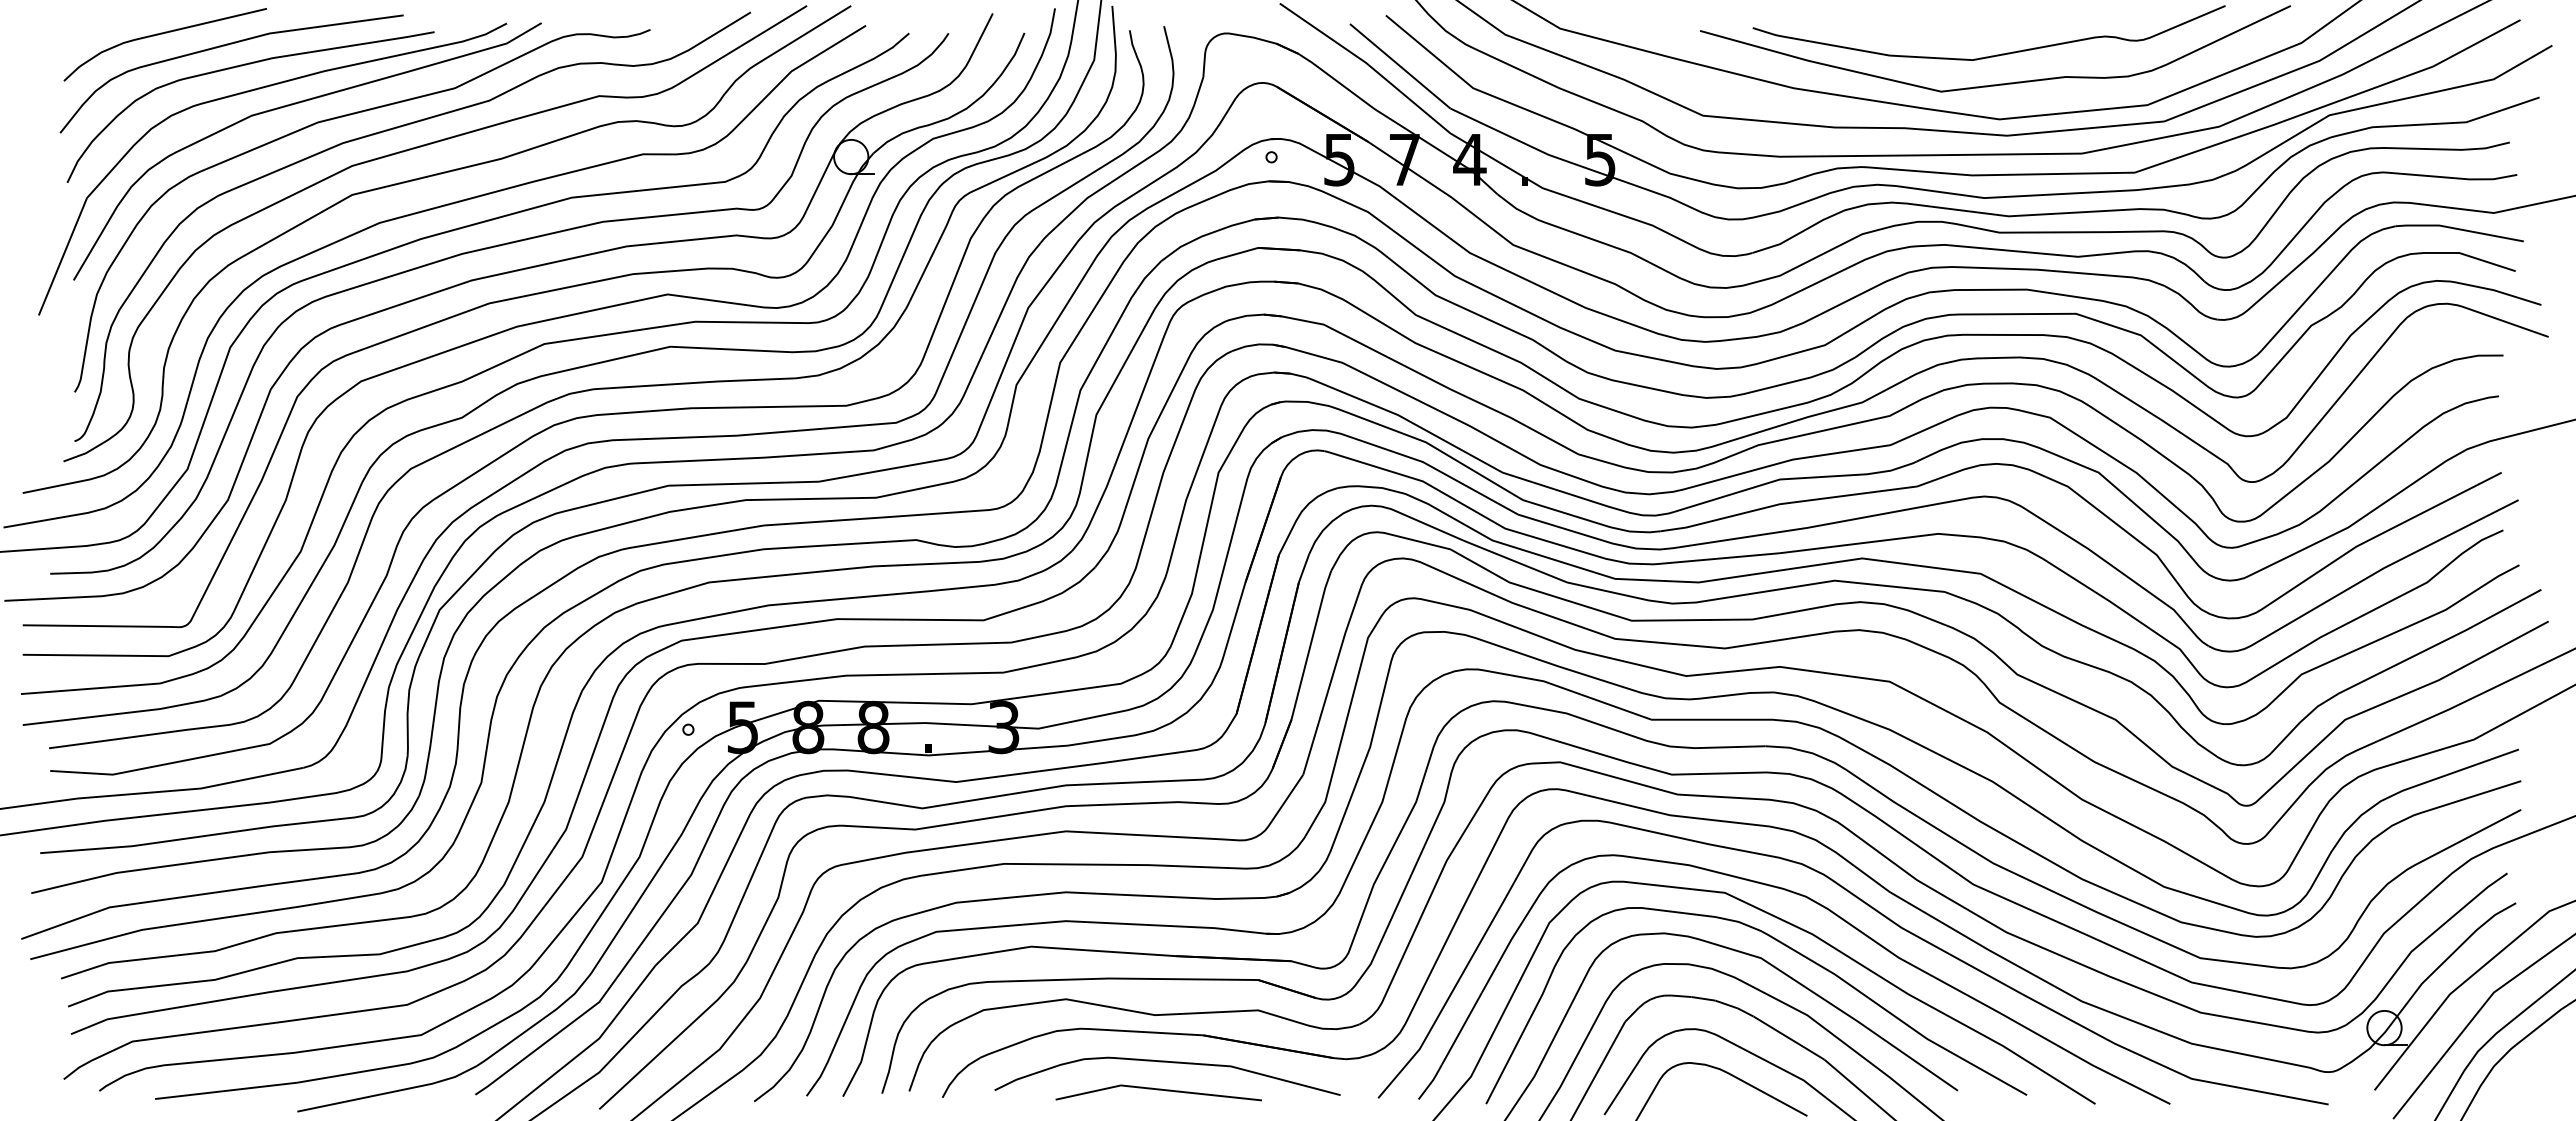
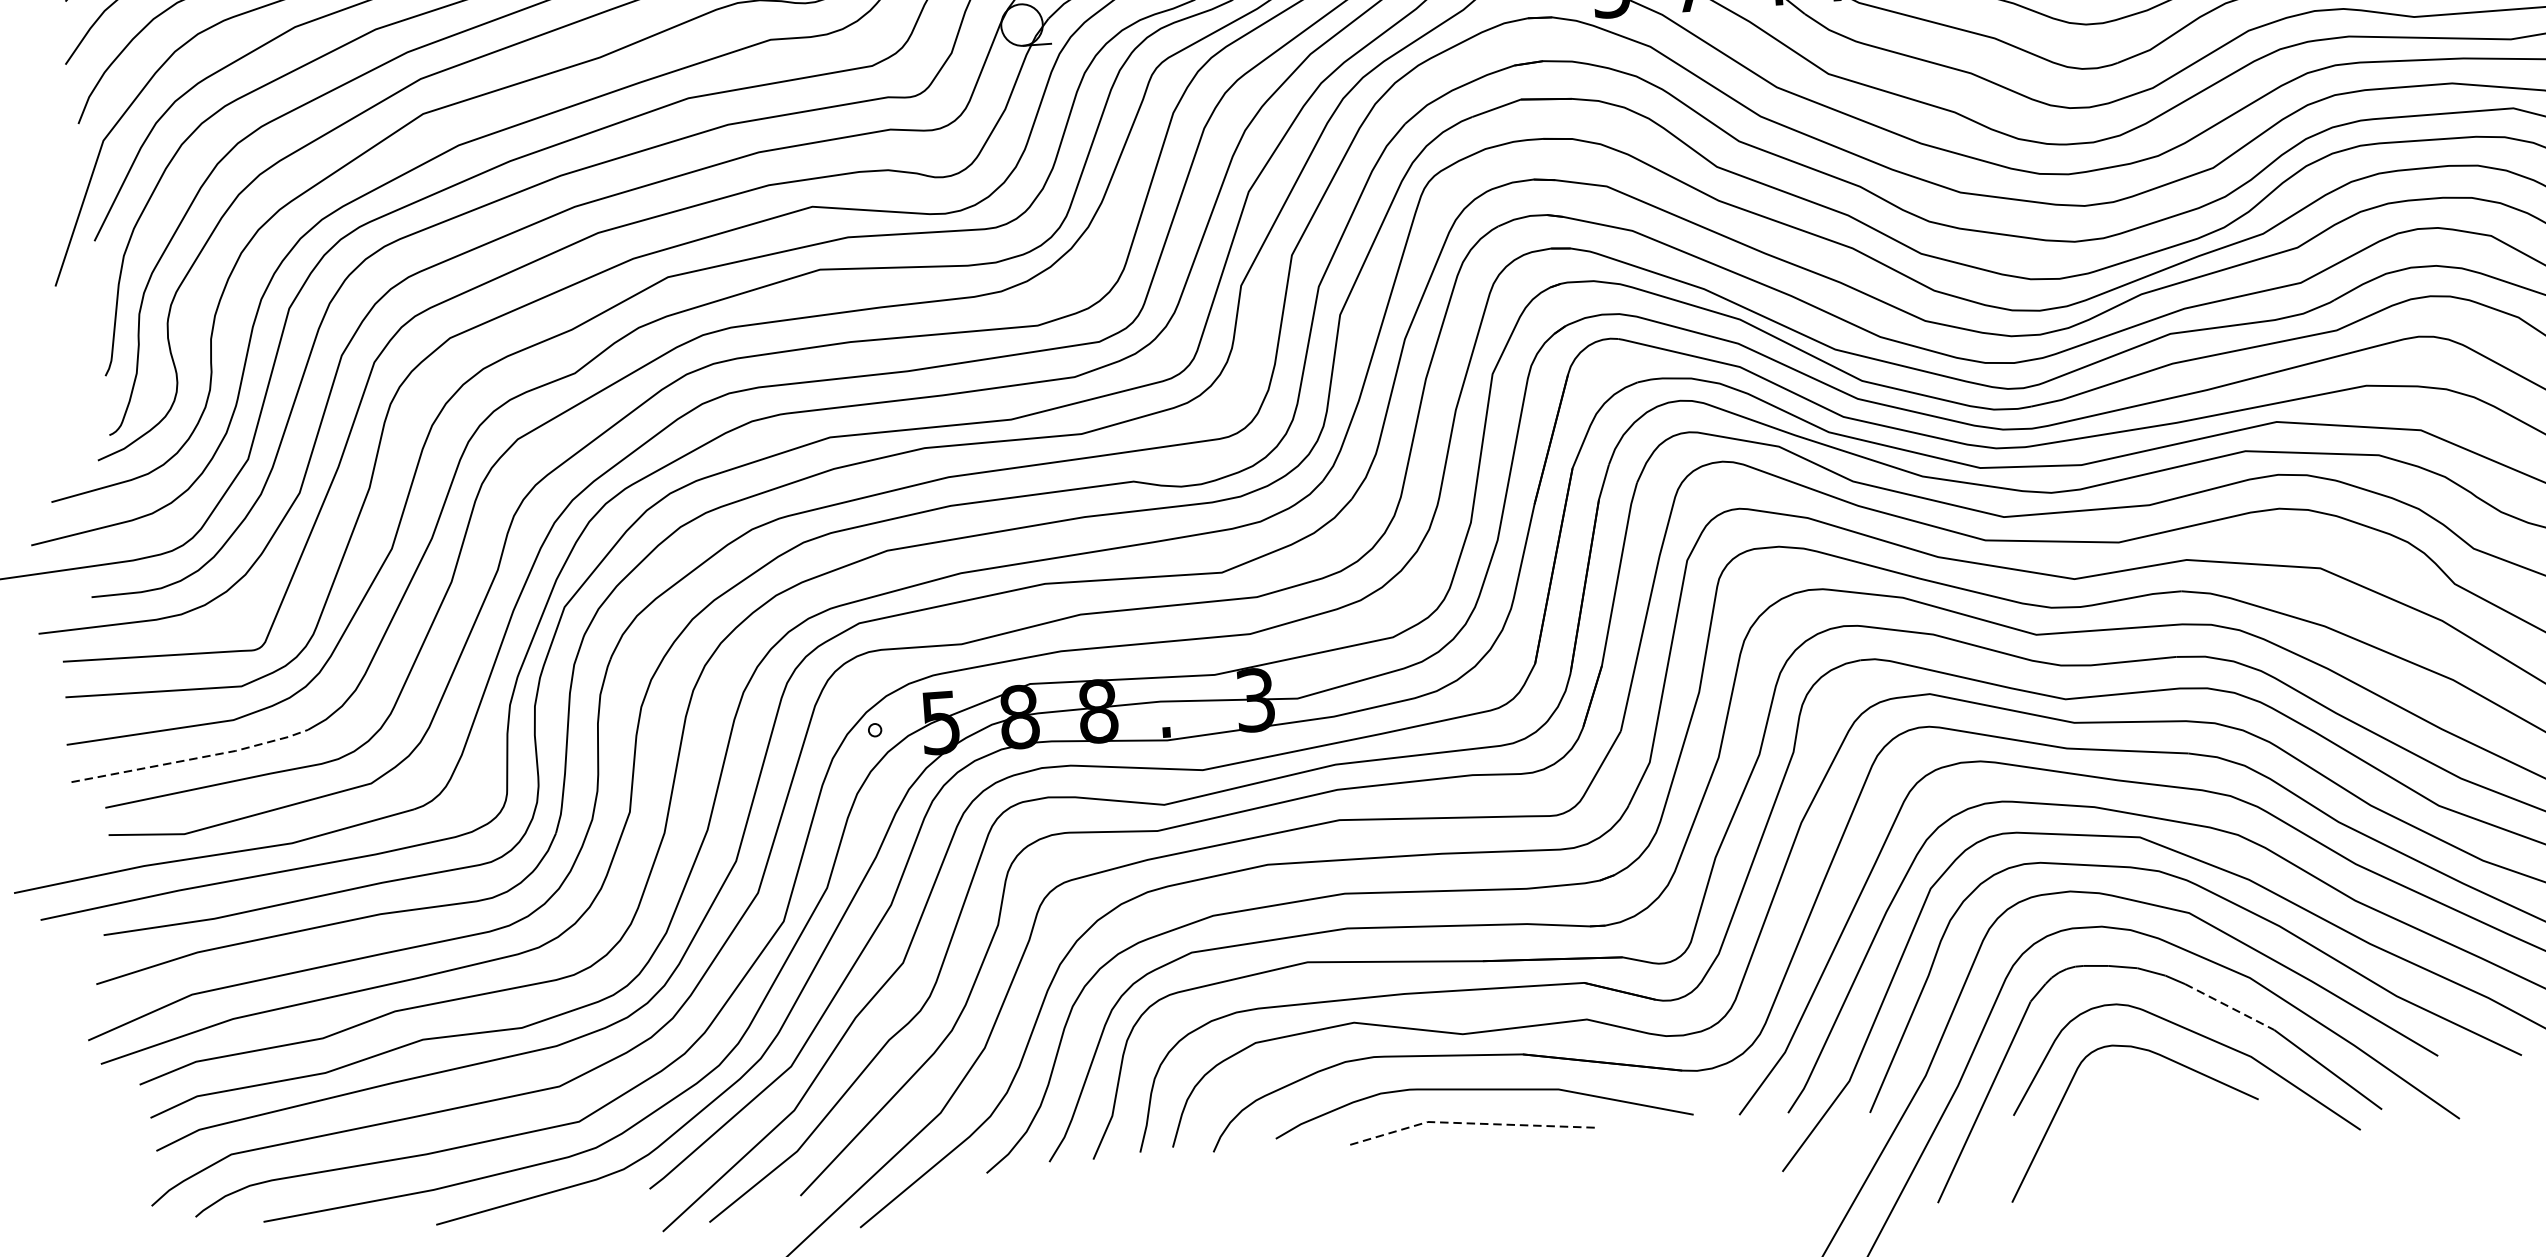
line: (123, 713) -> (192, 759), solid -> dashed
line: (1789, 1038) -> (2230, 1007), solid -> dashed
line: (1157, 1089) -> (1472, 1123), solid -> dashed

